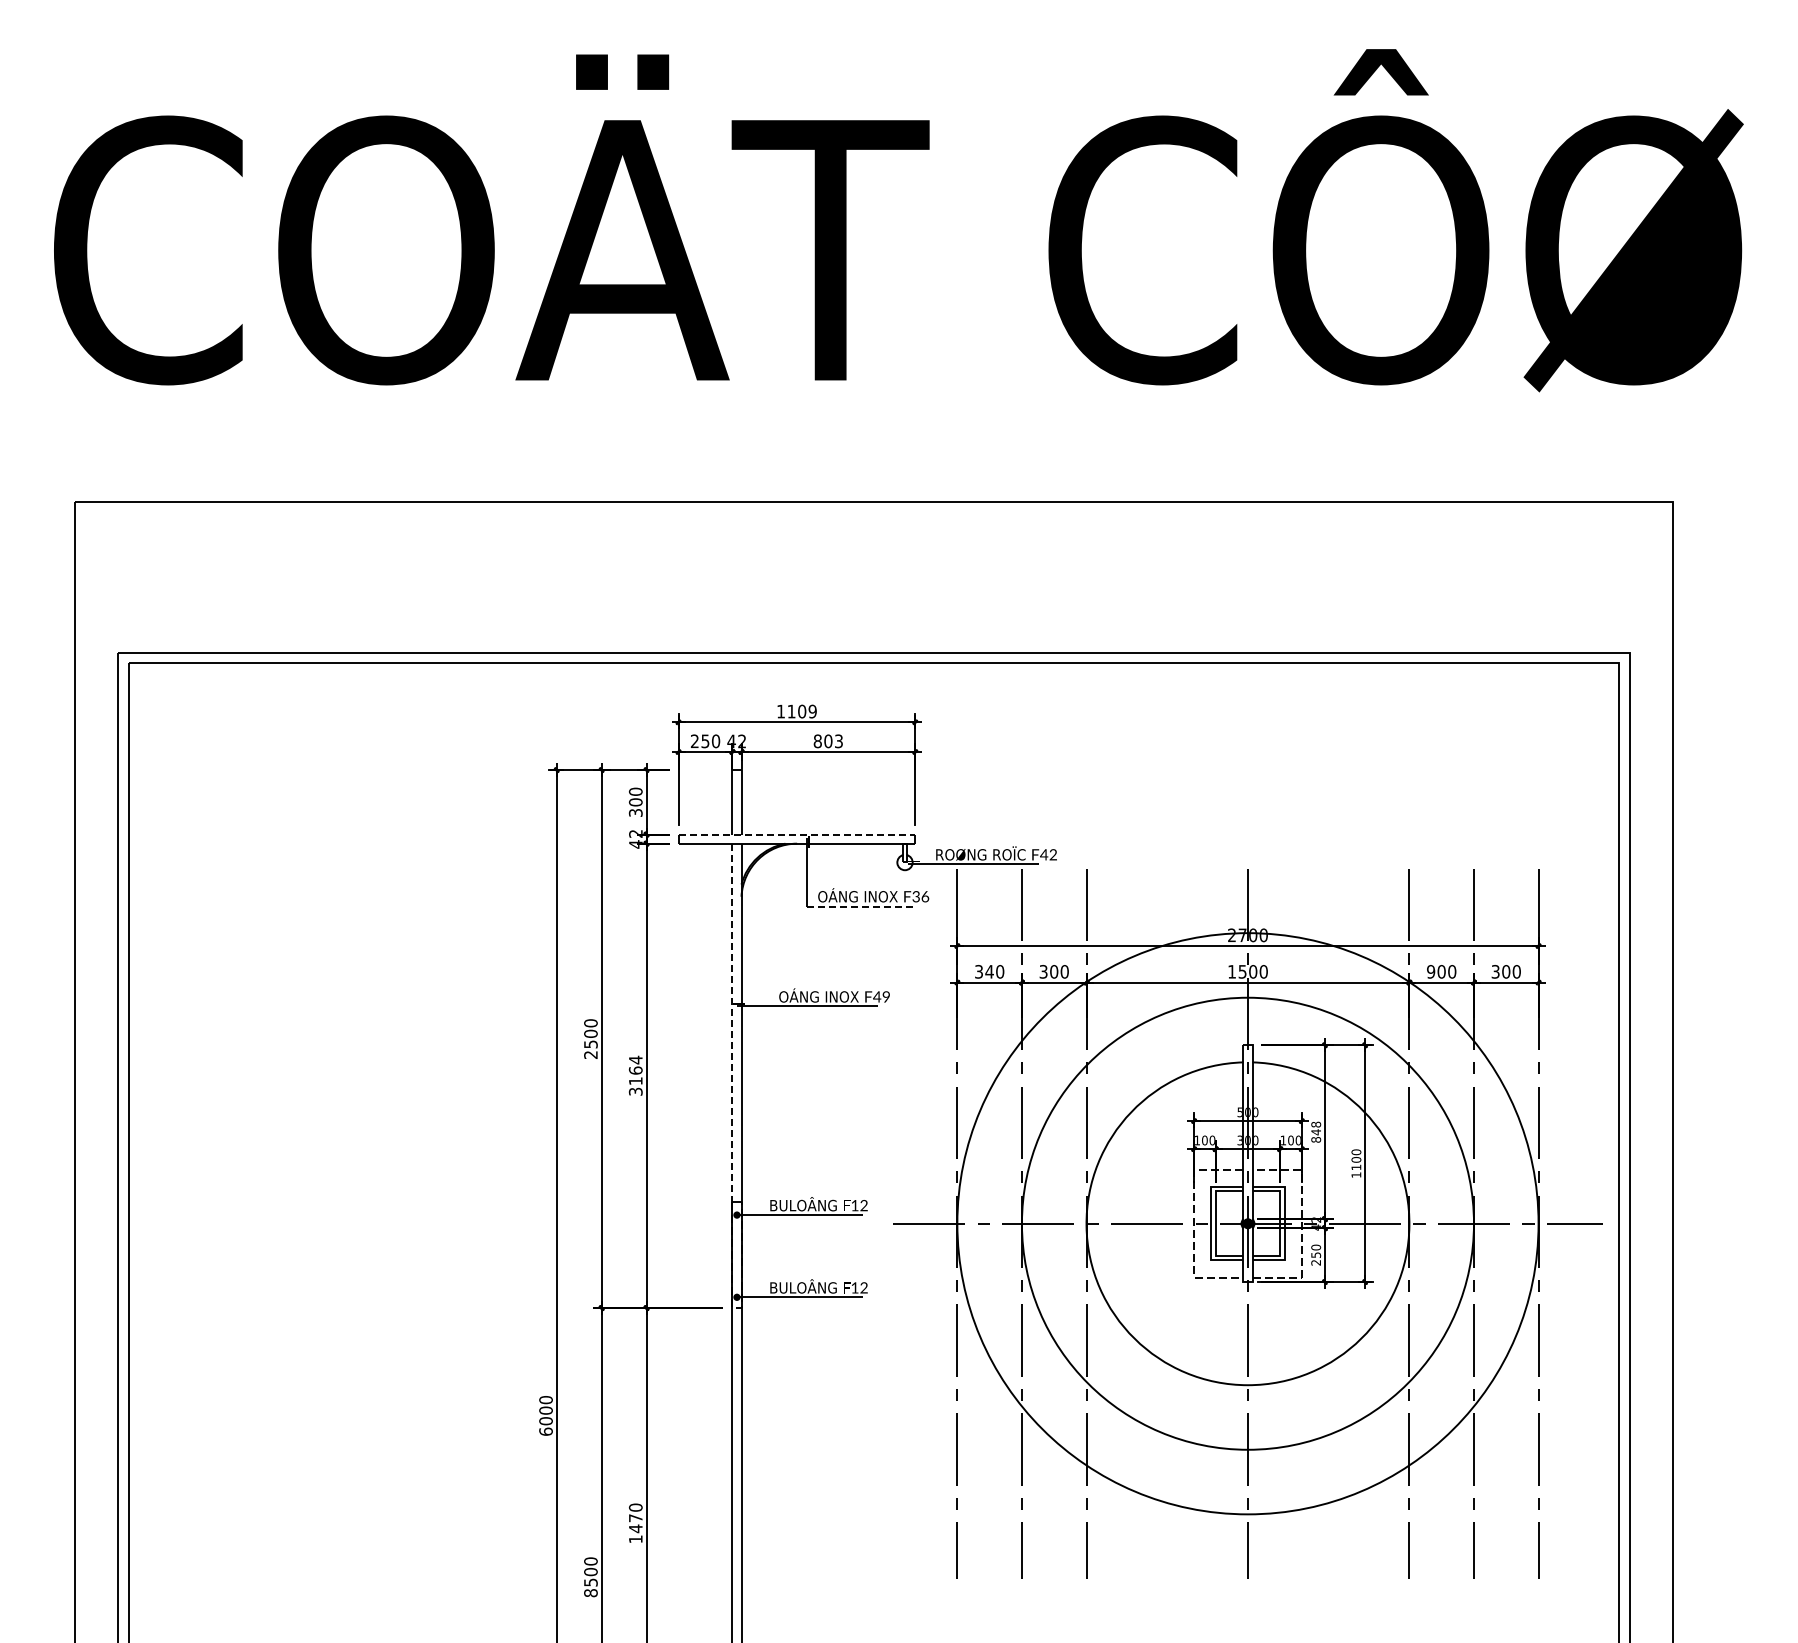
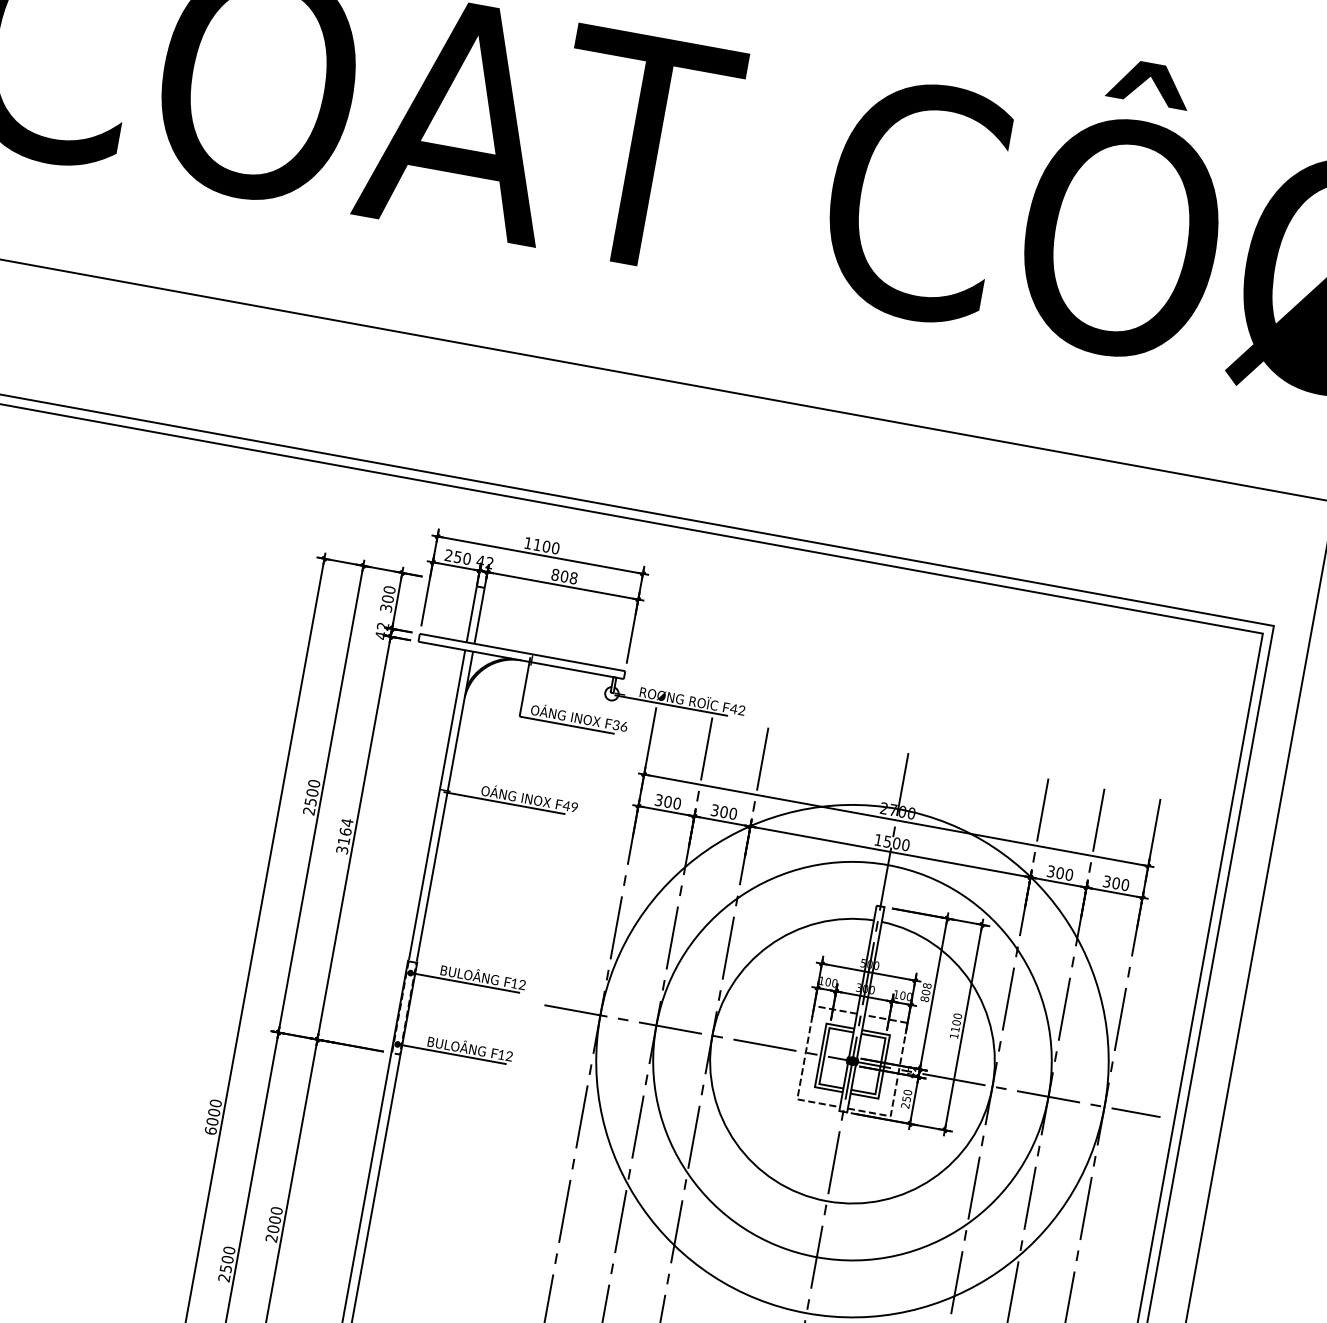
text: (812, 711) -> (555, 548), 1109 -> 1100
text: (838, 741) -> (573, 578), 803 -> 808
line: (797, 834) -> (523, 652), dashed -> solid
line: (861, 906) -> (567, 725), dashed -> solid
text: (989, 971) -> (668, 801), 340 -> 300
text: (1431, 971) -> (1051, 871), 900 -> 300
line: (732, 1022) -> (437, 805), dashed -> solid
text: (1316, 1132) -> (926, 992), 848 -> 808
text: (635, 1528) -> (273, 1228), 1470 -> 2000
text: (590, 1593) -> (223, 1278), 8500 -> 2500

